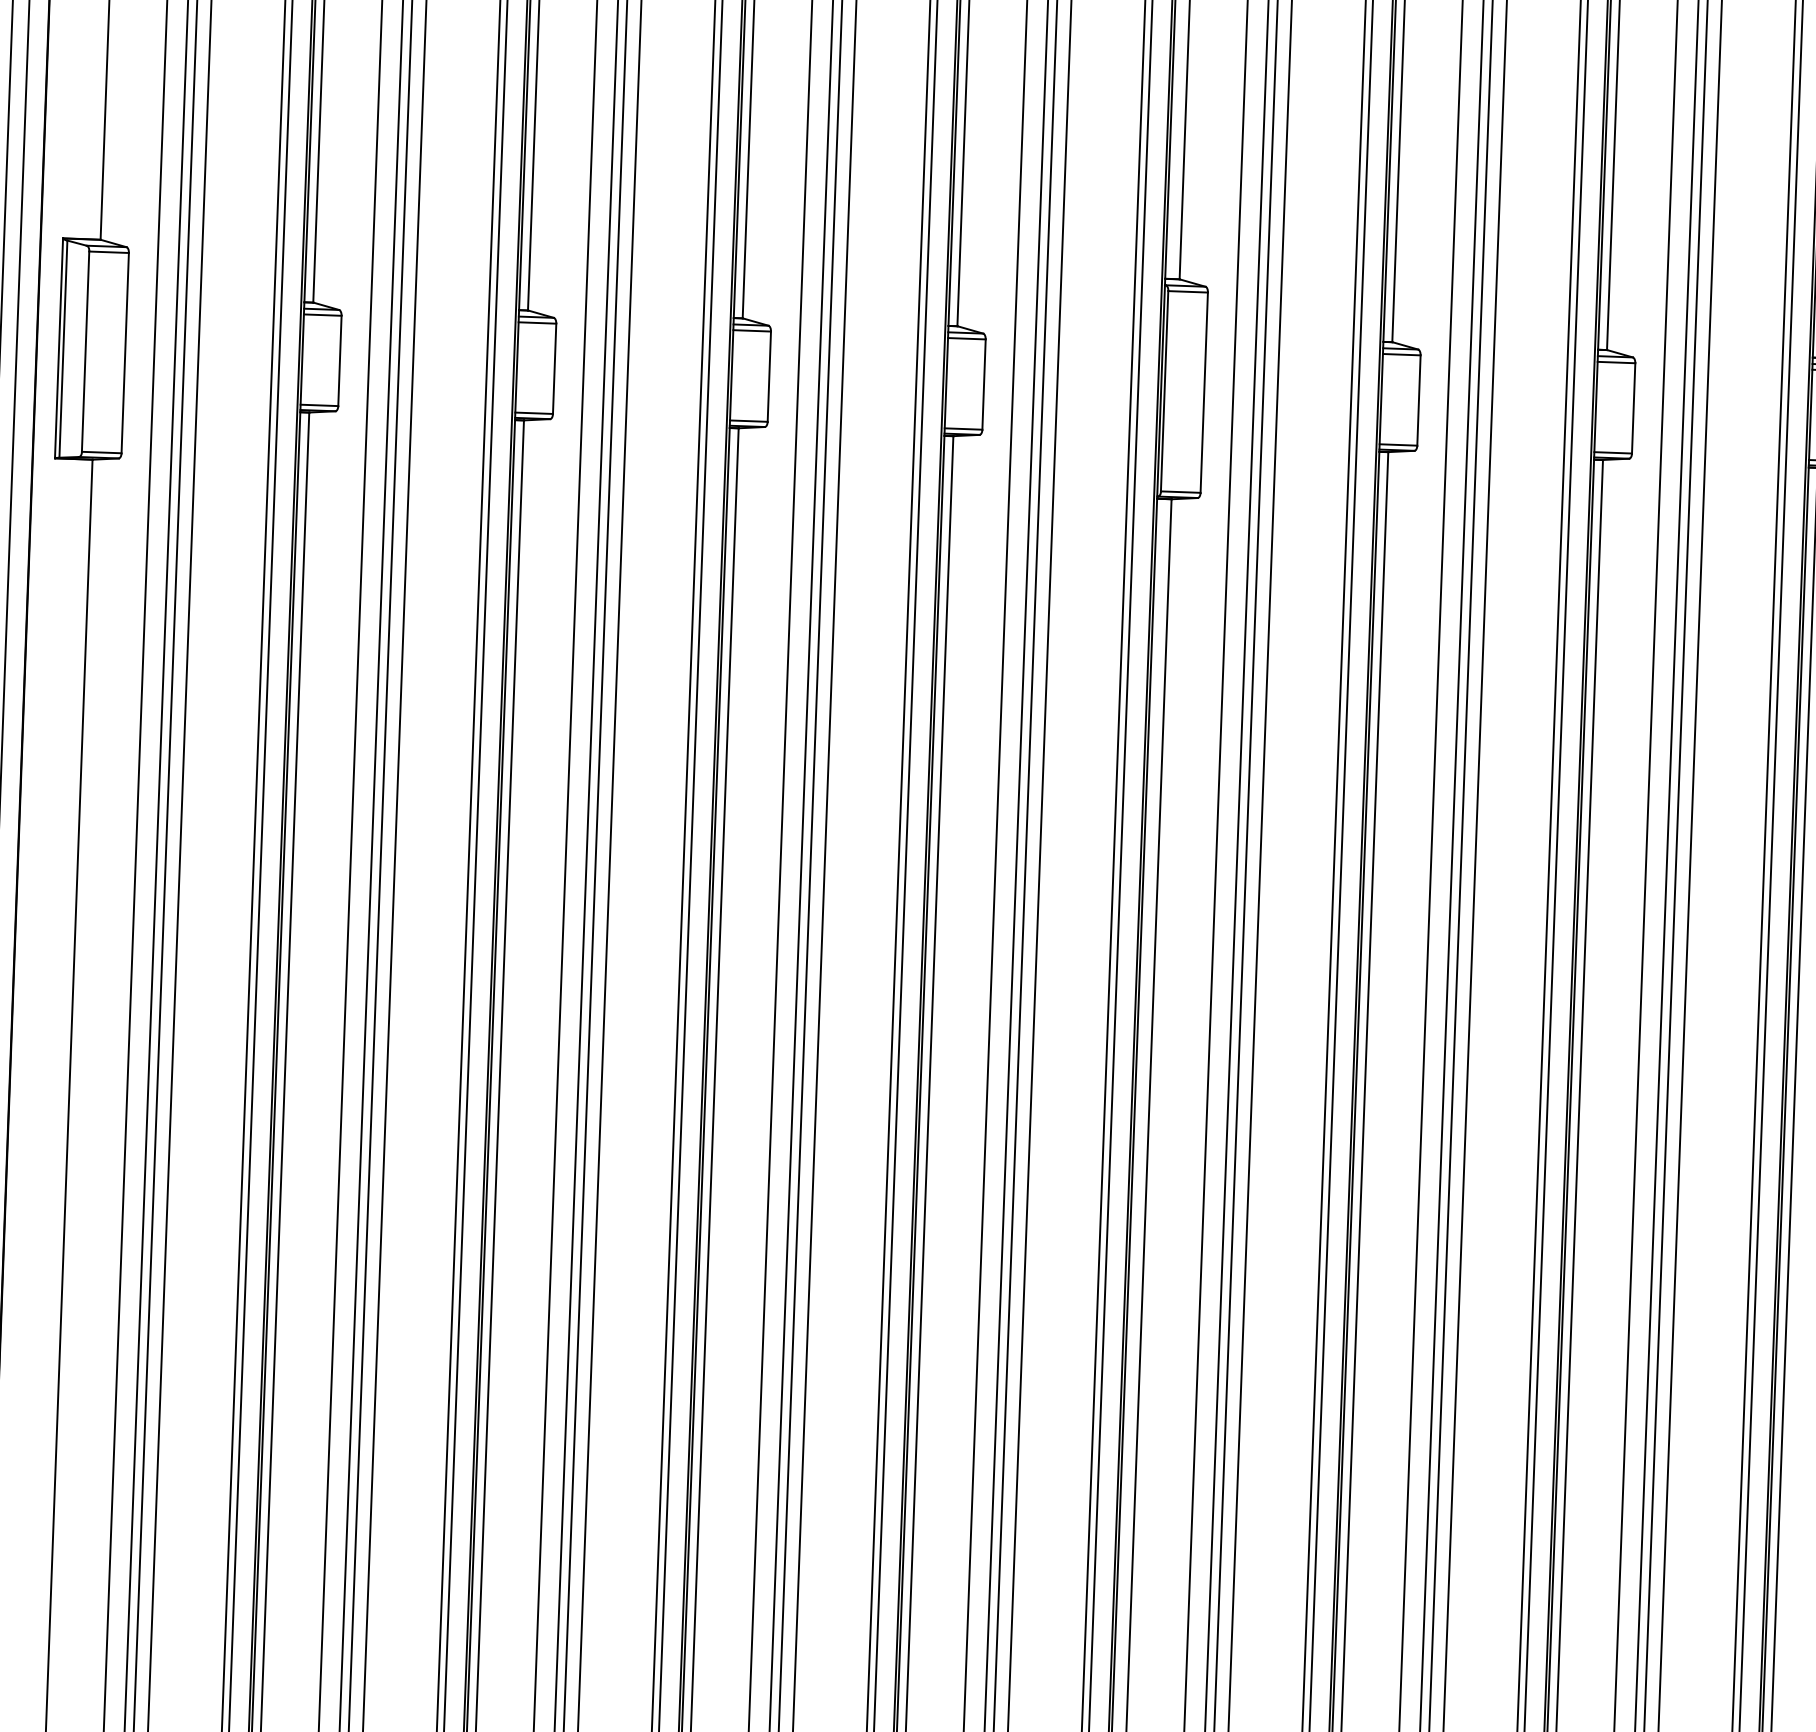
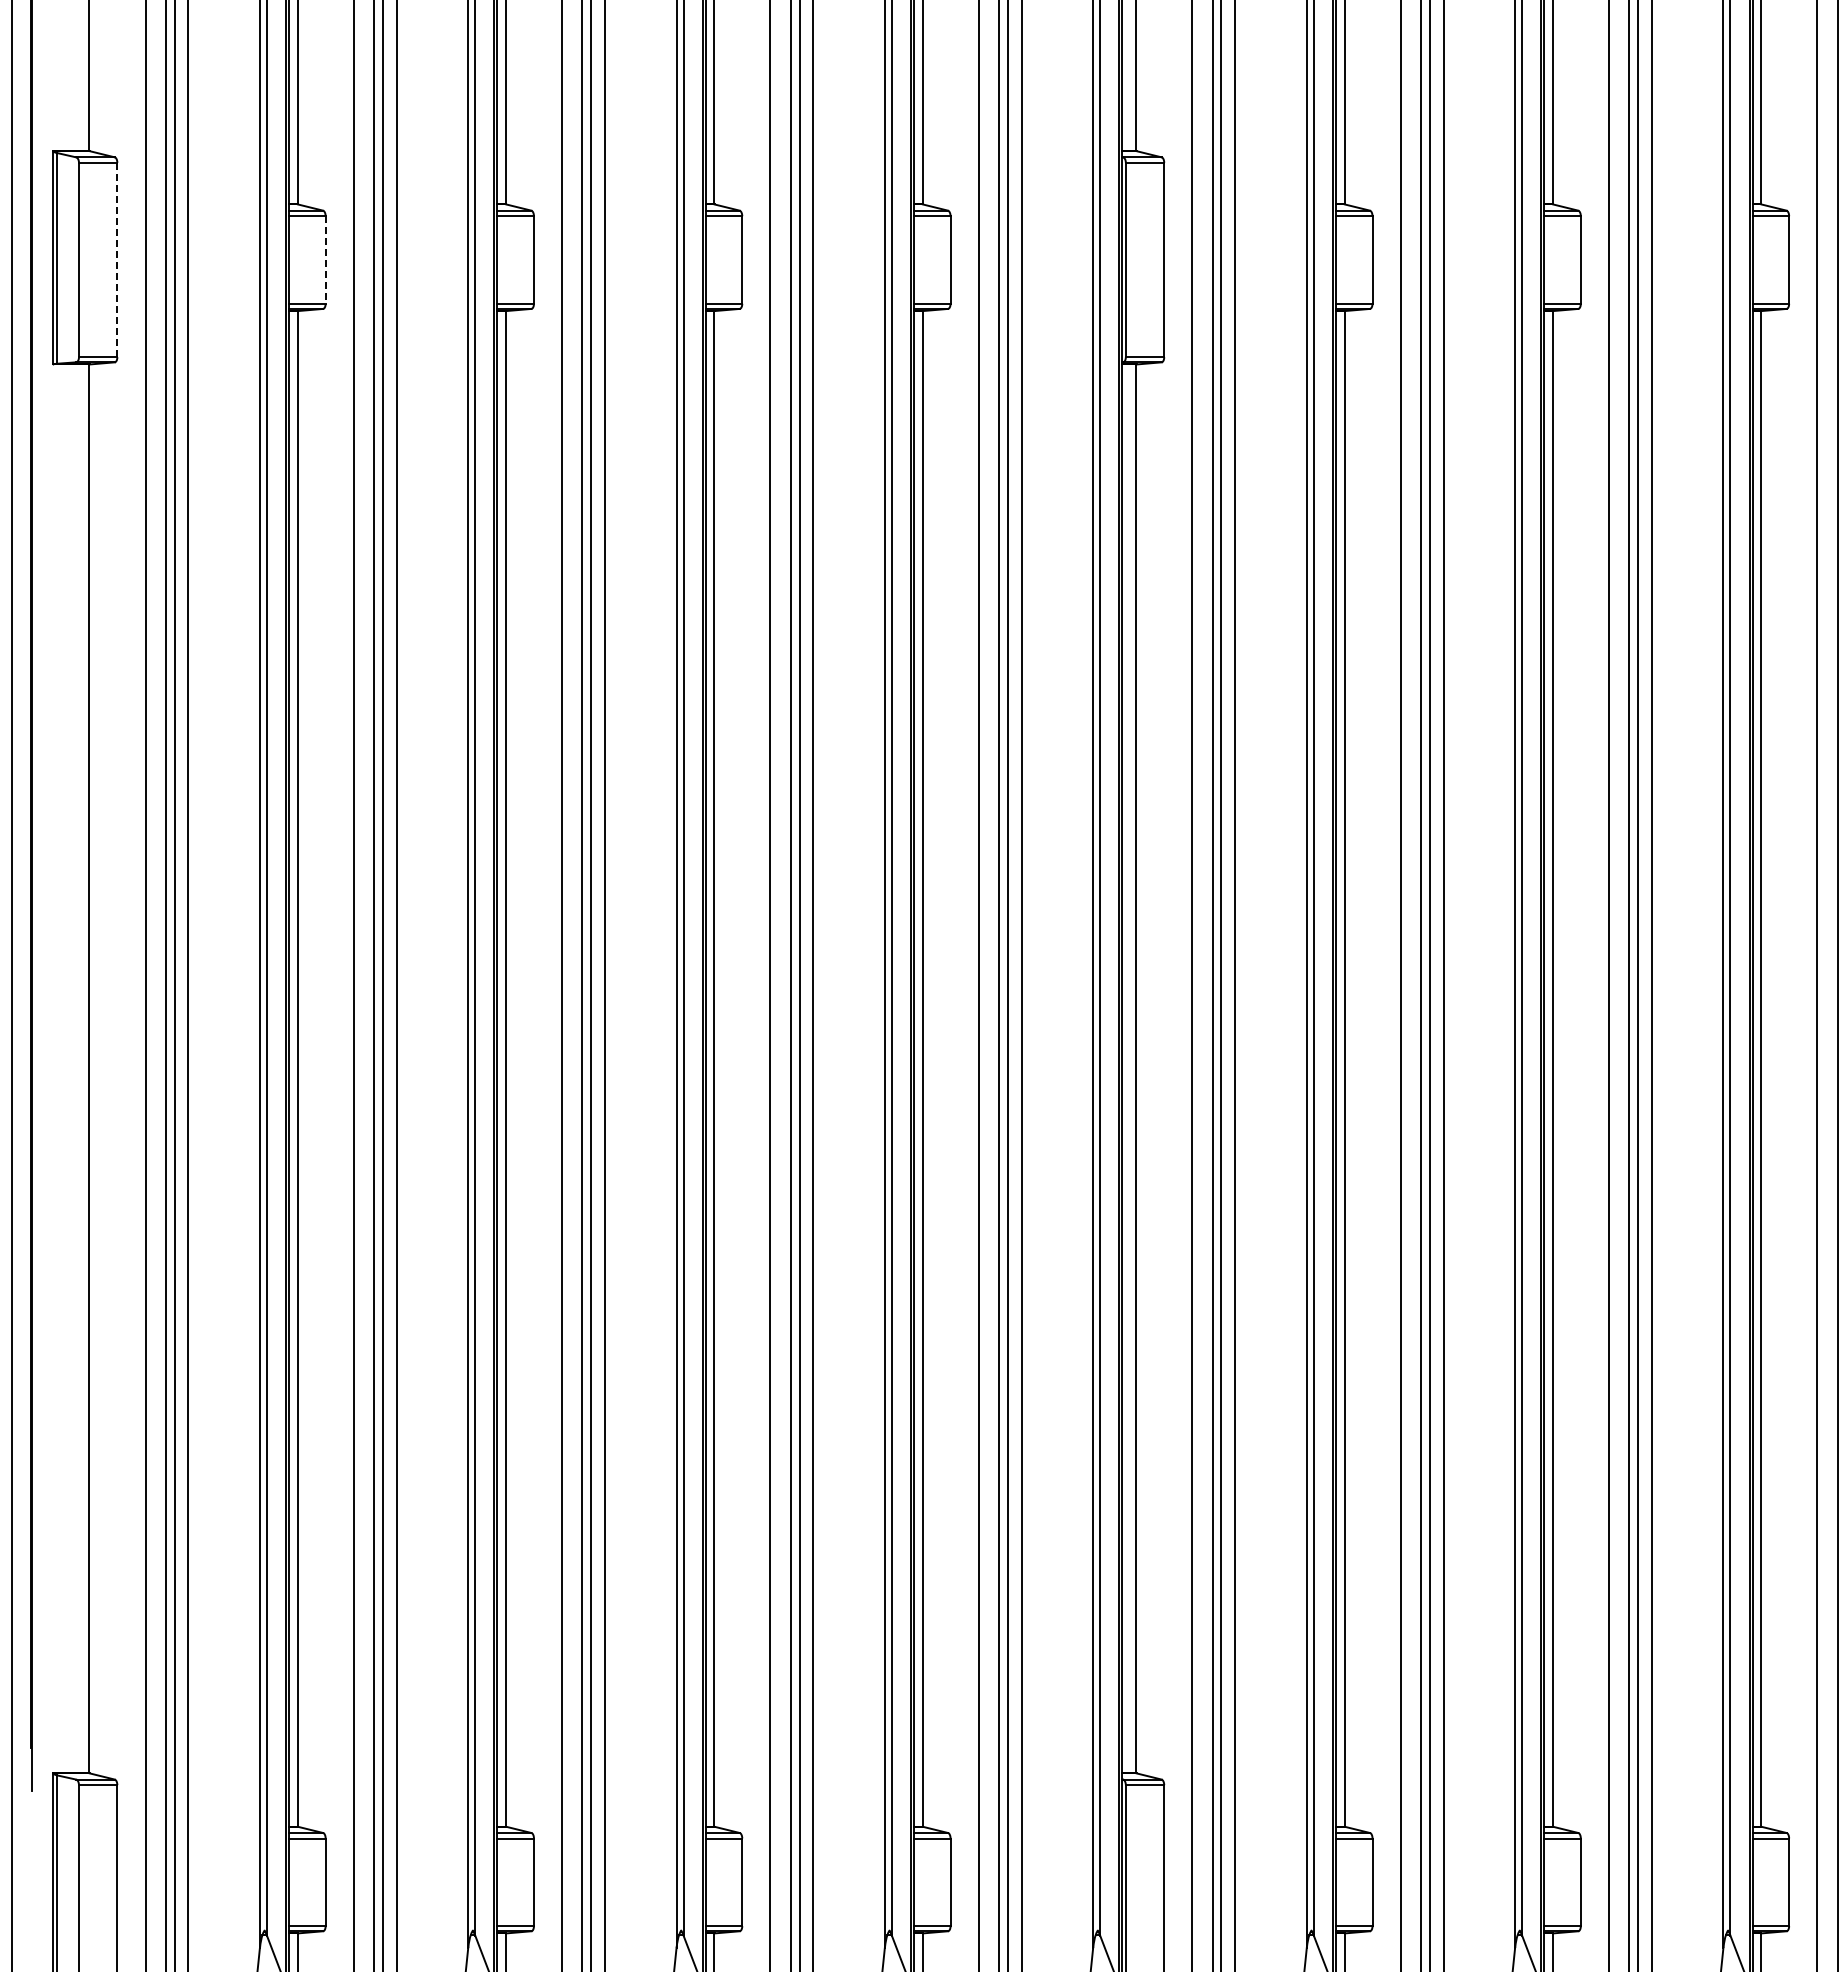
line: (125, 353) -> (117, 260), solid -> dashed
line: (339, 361) -> (325, 260), solid -> dashed

